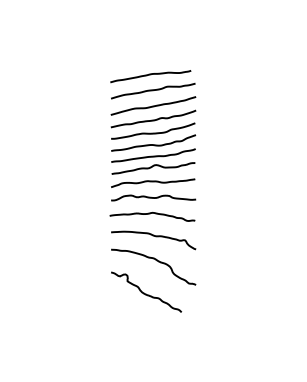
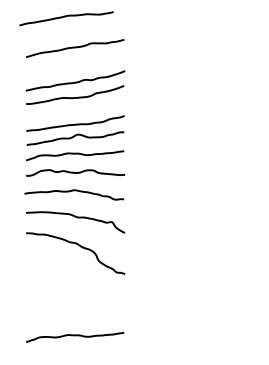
curve: (150, 75) -> (66, 17), moved
curve: (153, 105) -> (75, 65), removed
curve: (153, 144) -> (75, 110), removed
curve: (146, 293) -> (67, 284), removed
curve: (153, 338) -> (75, 336), added

